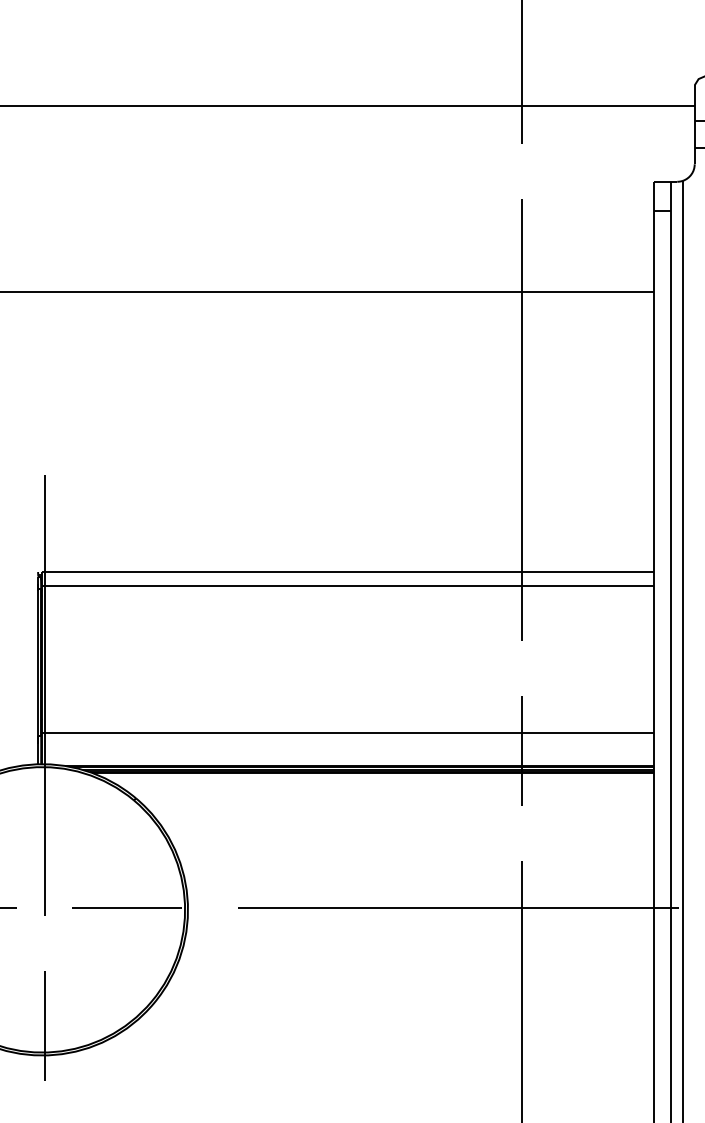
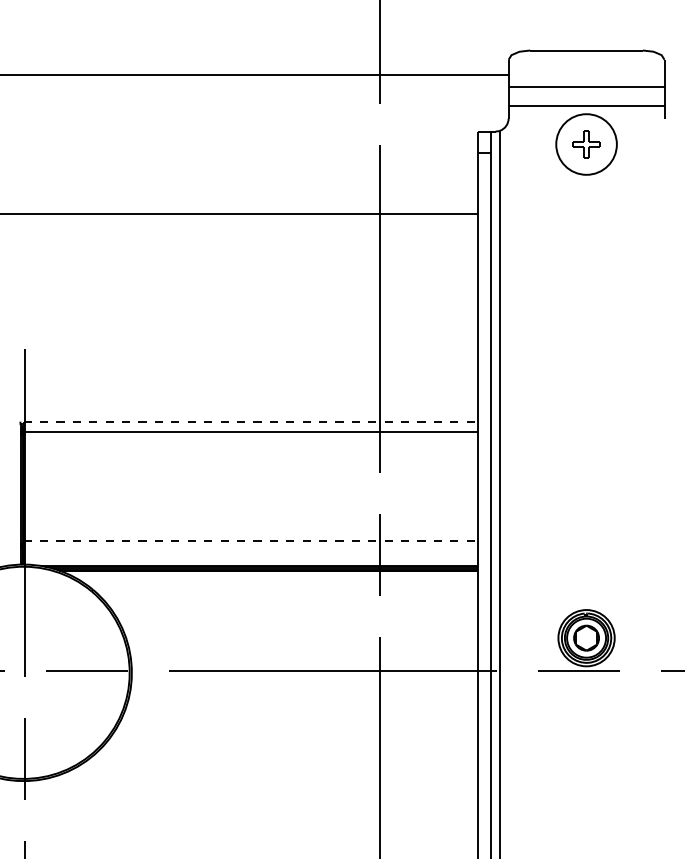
line: (348, 571) -> (251, 421), solid -> dashed
line: (348, 733) -> (251, 541), solid -> dashed

